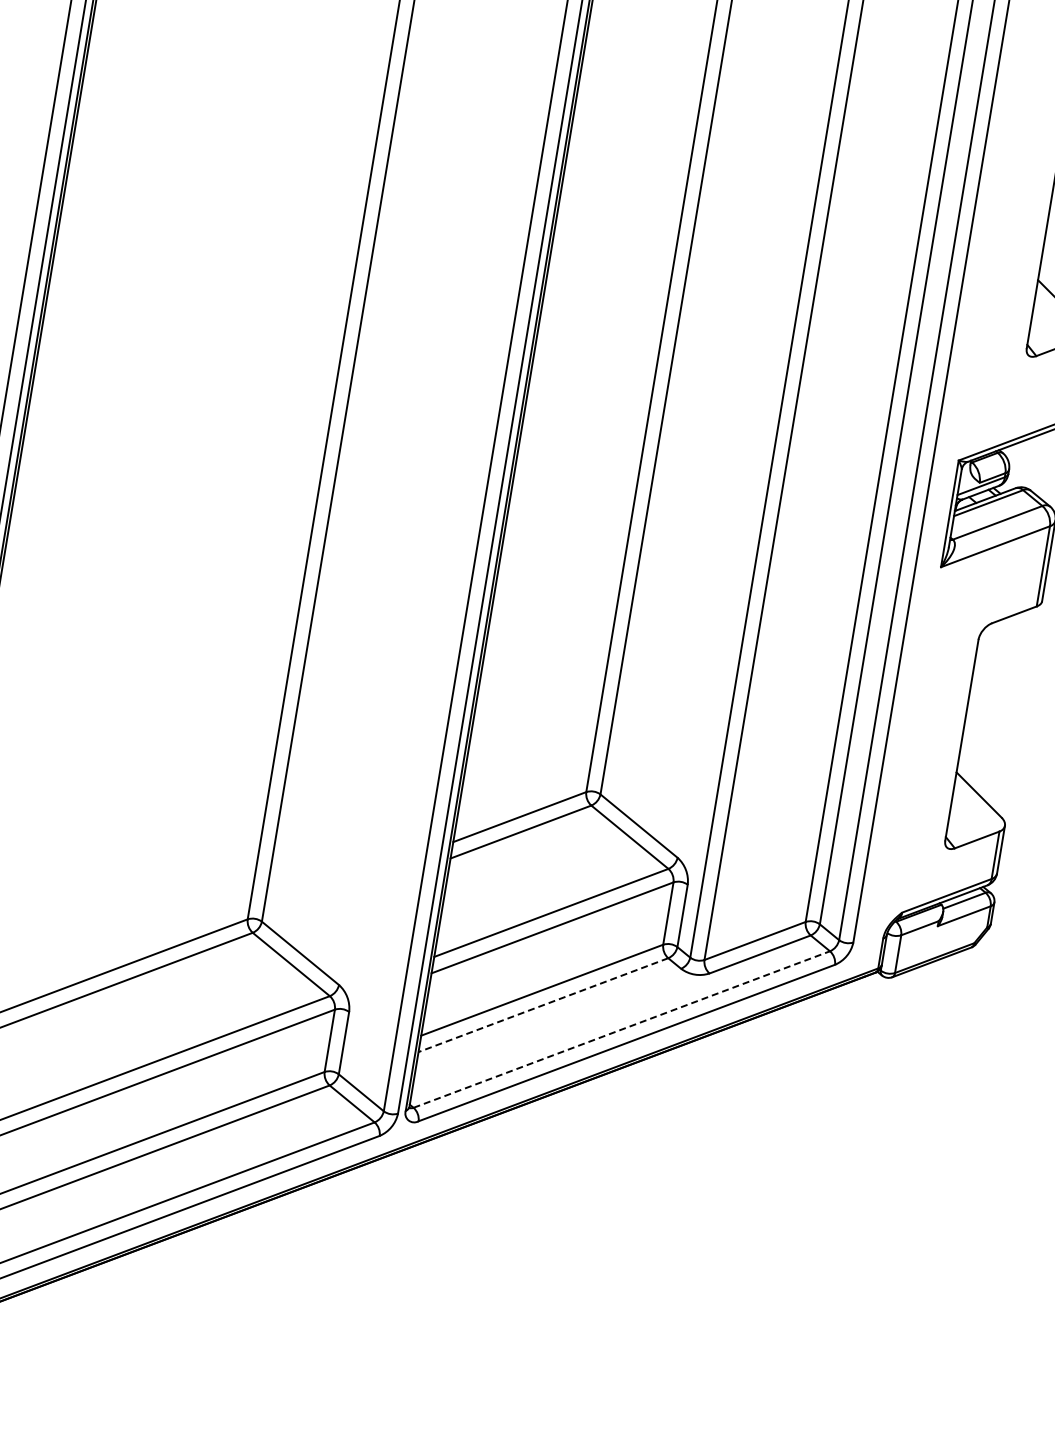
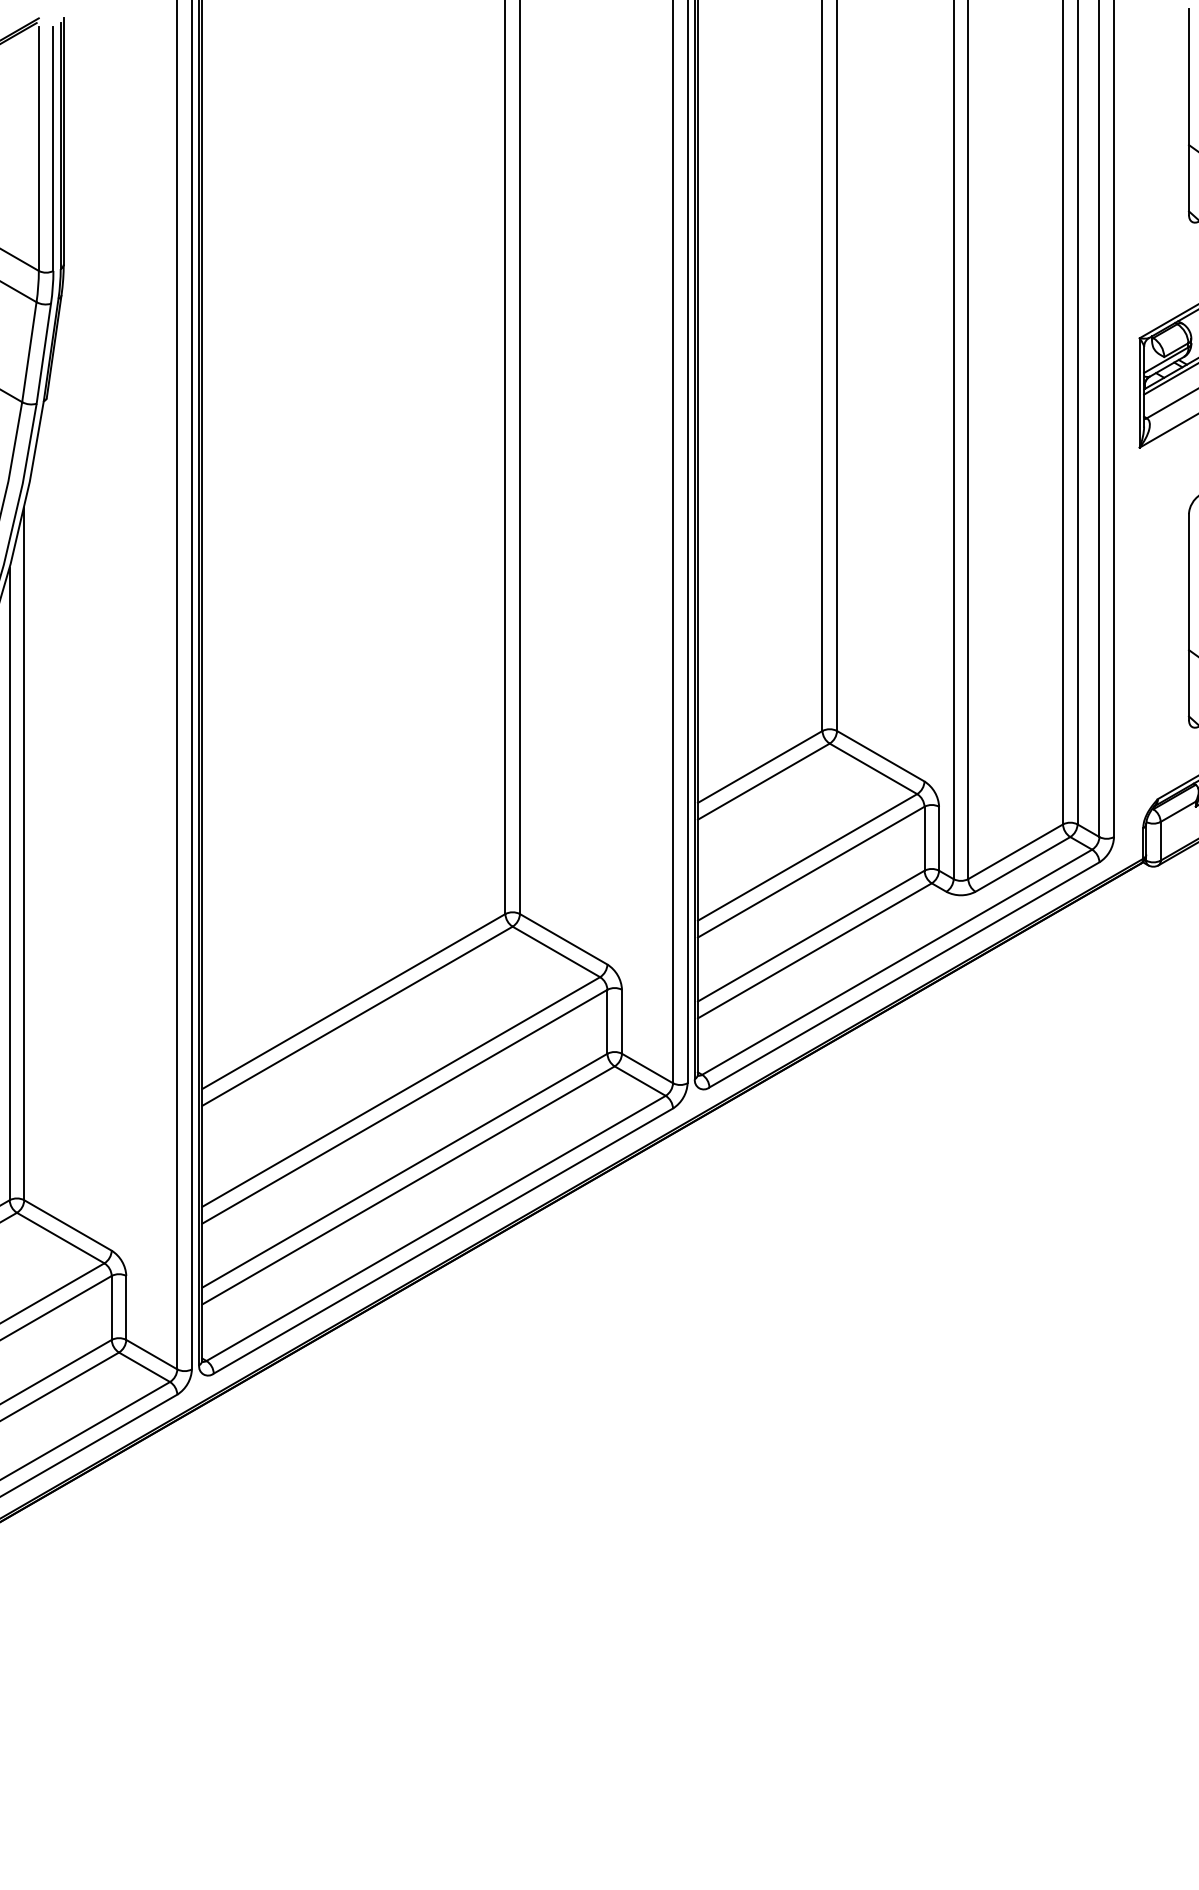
line: (542, 1005) -> (814, 951), dashed -> solid
line: (622, 1029) -> (897, 962), dashed -> solid

